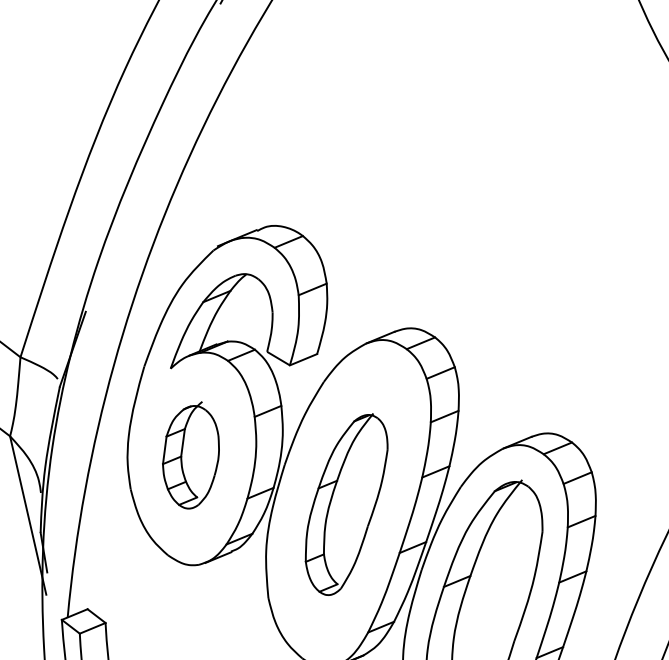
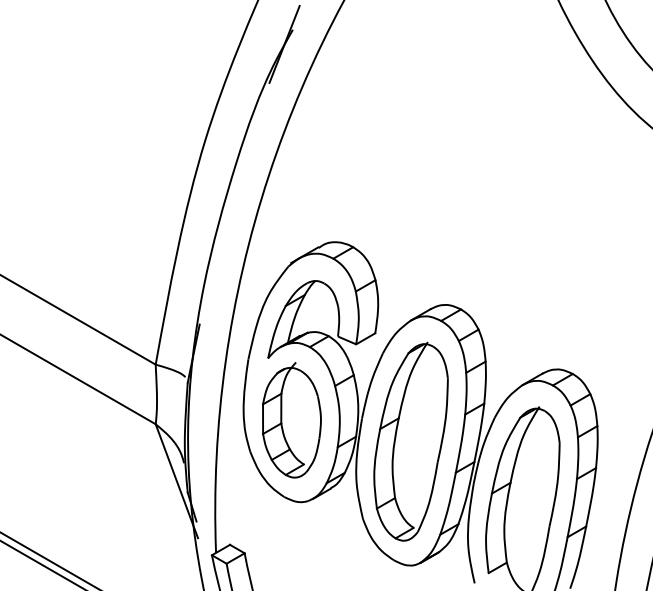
part: (190, 455) -> (291, 420), size x1.43
part: (344, 503) -> (410, 441), size x1.43

